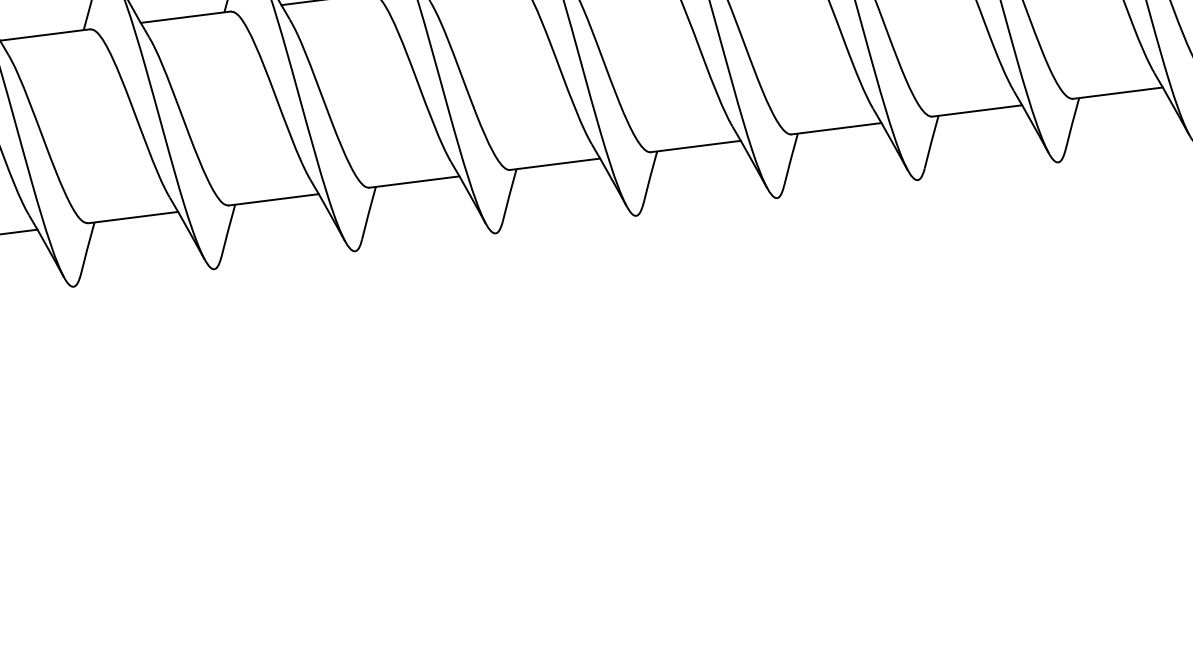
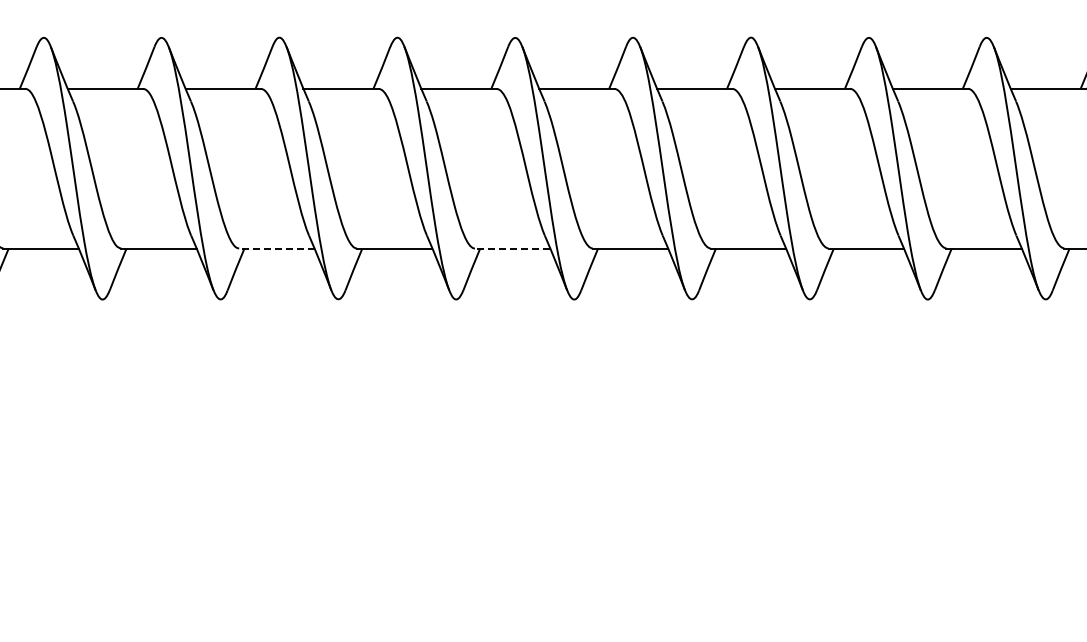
line: (695, 146) -> (512, 248), solid -> dashed
line: (414, 182) -> (276, 248), solid -> dashed

